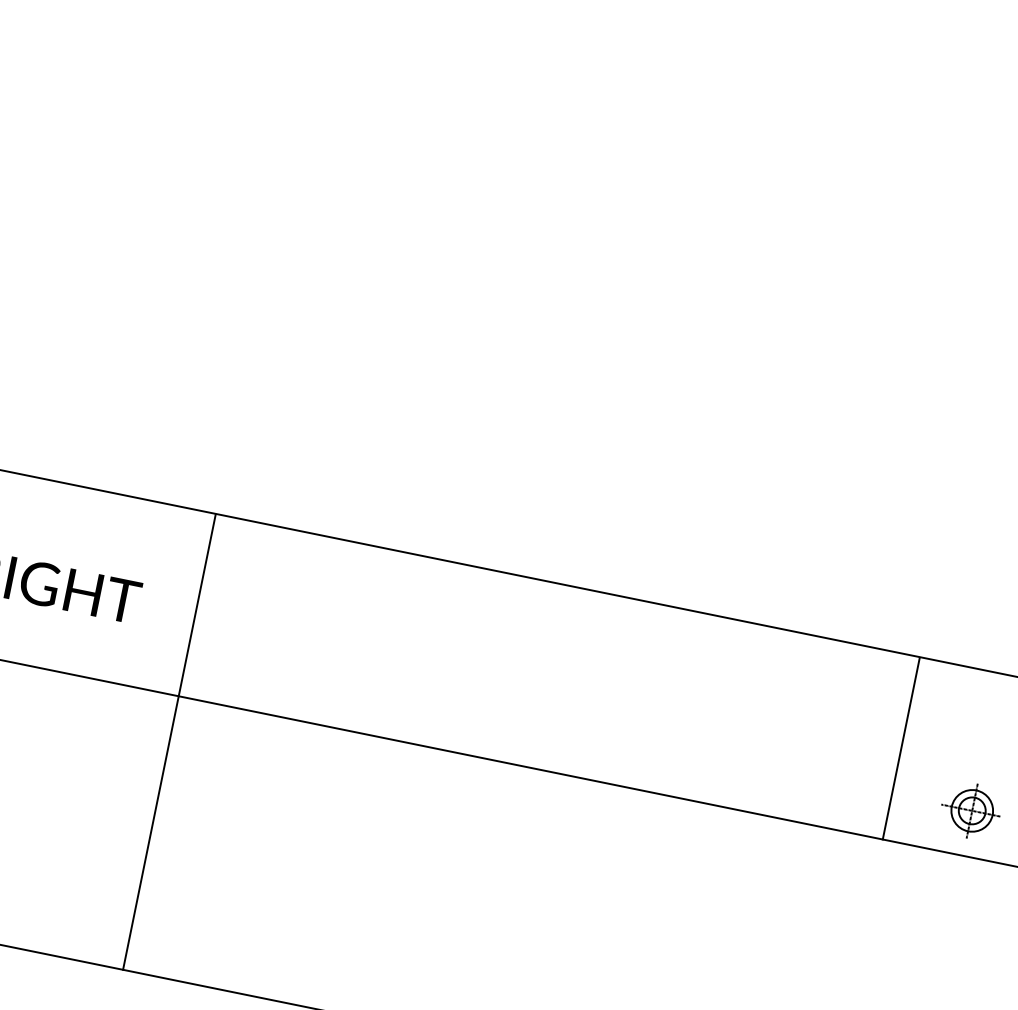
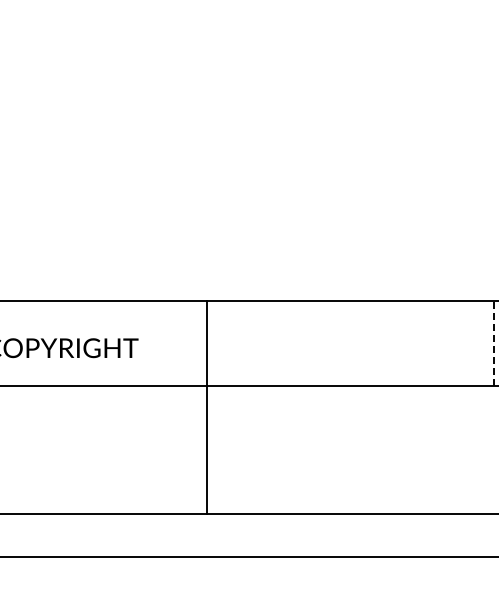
line: (168, 742) -> (206, 407), moved
line: (900, 748) -> (493, 343), solid -> dashed

